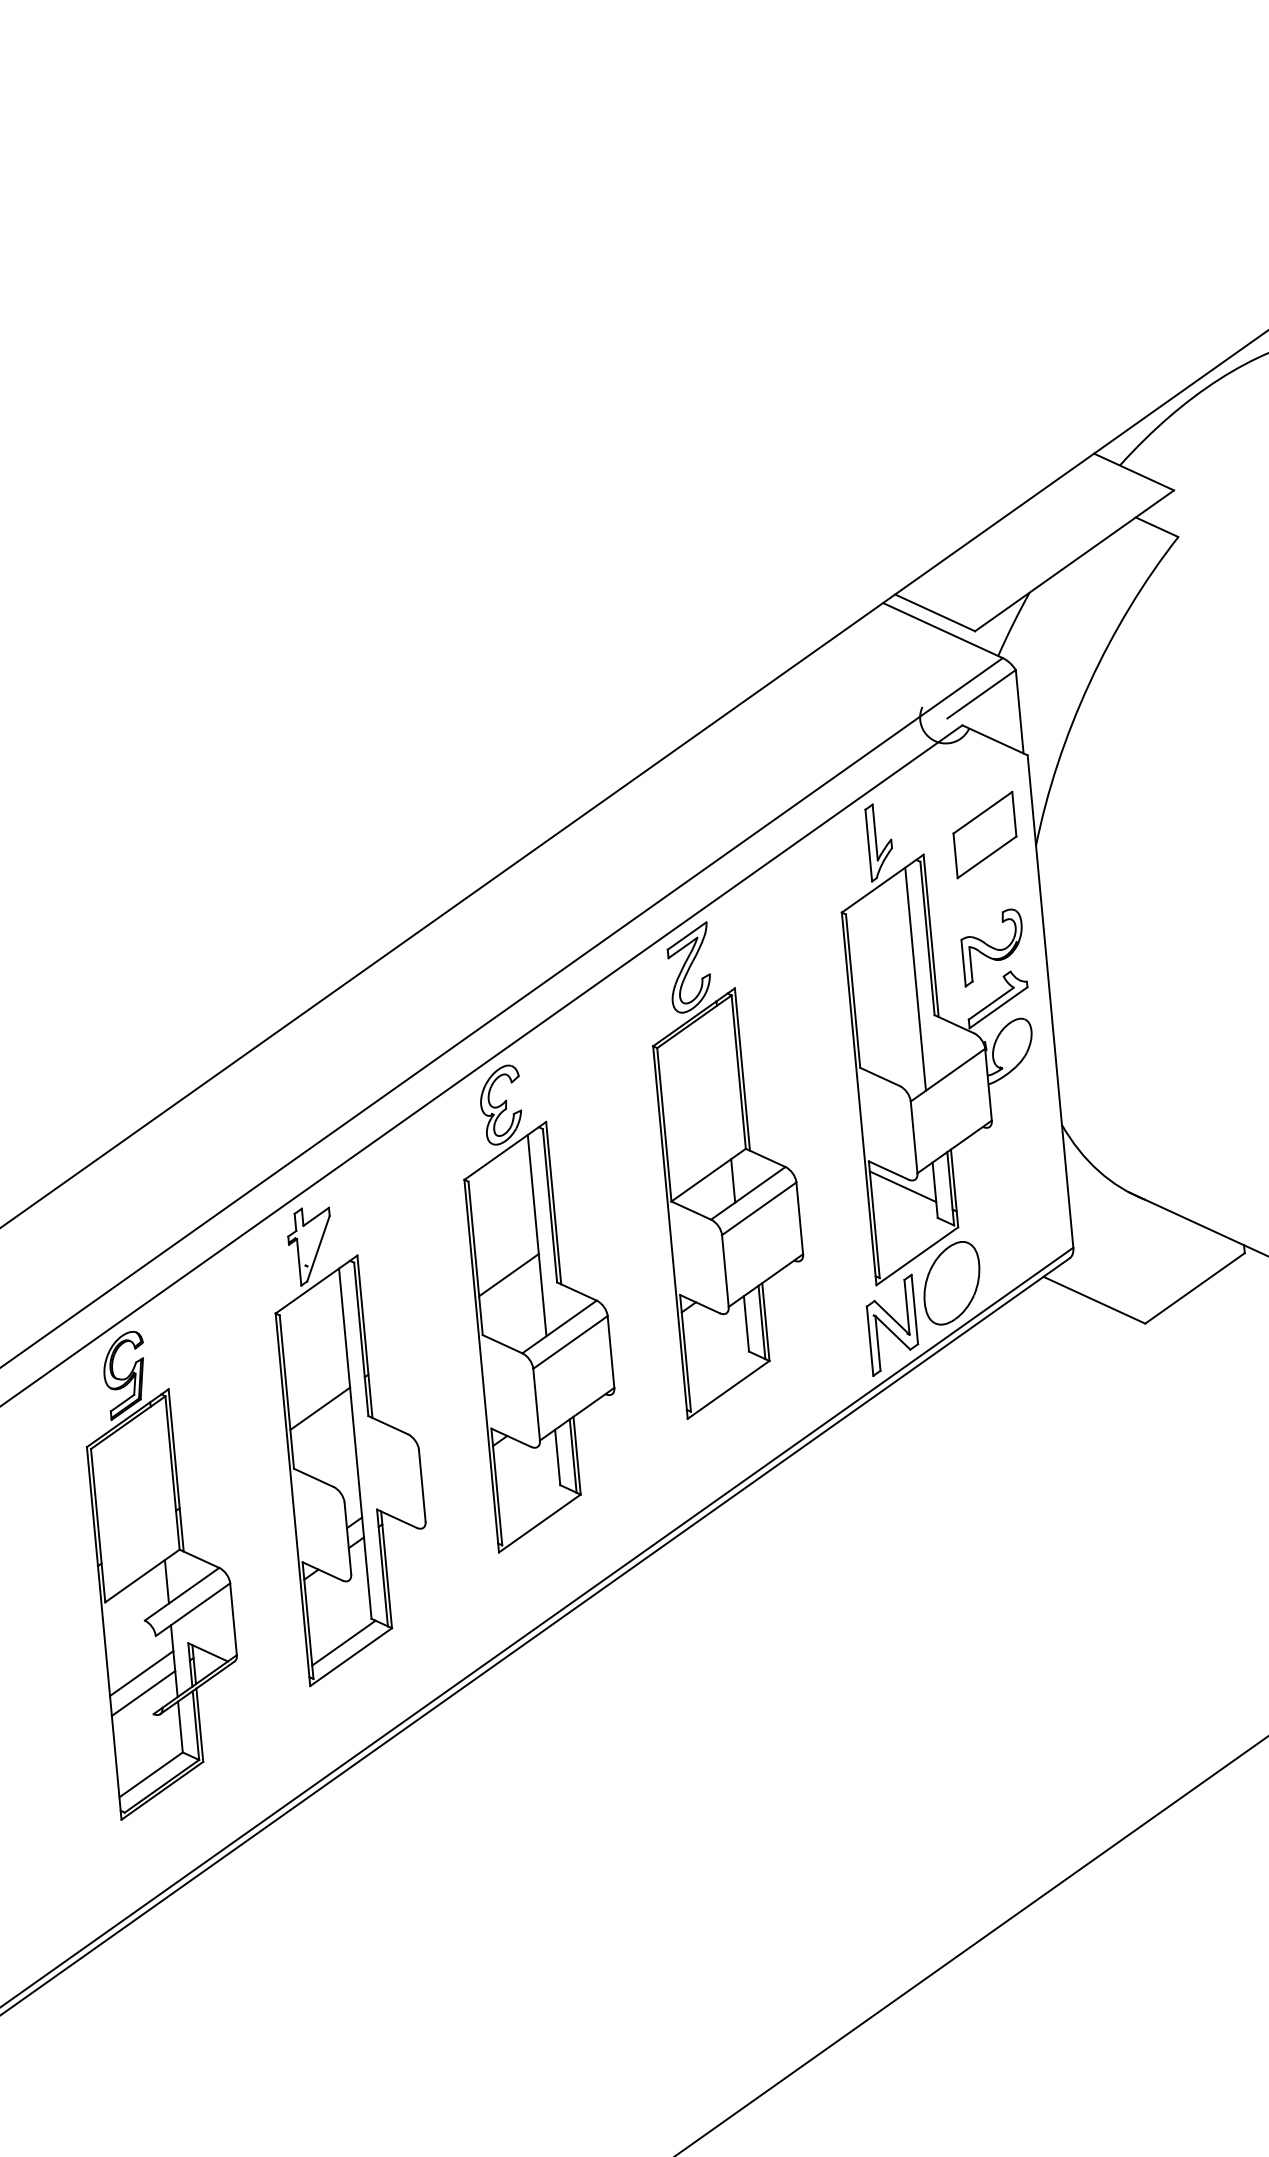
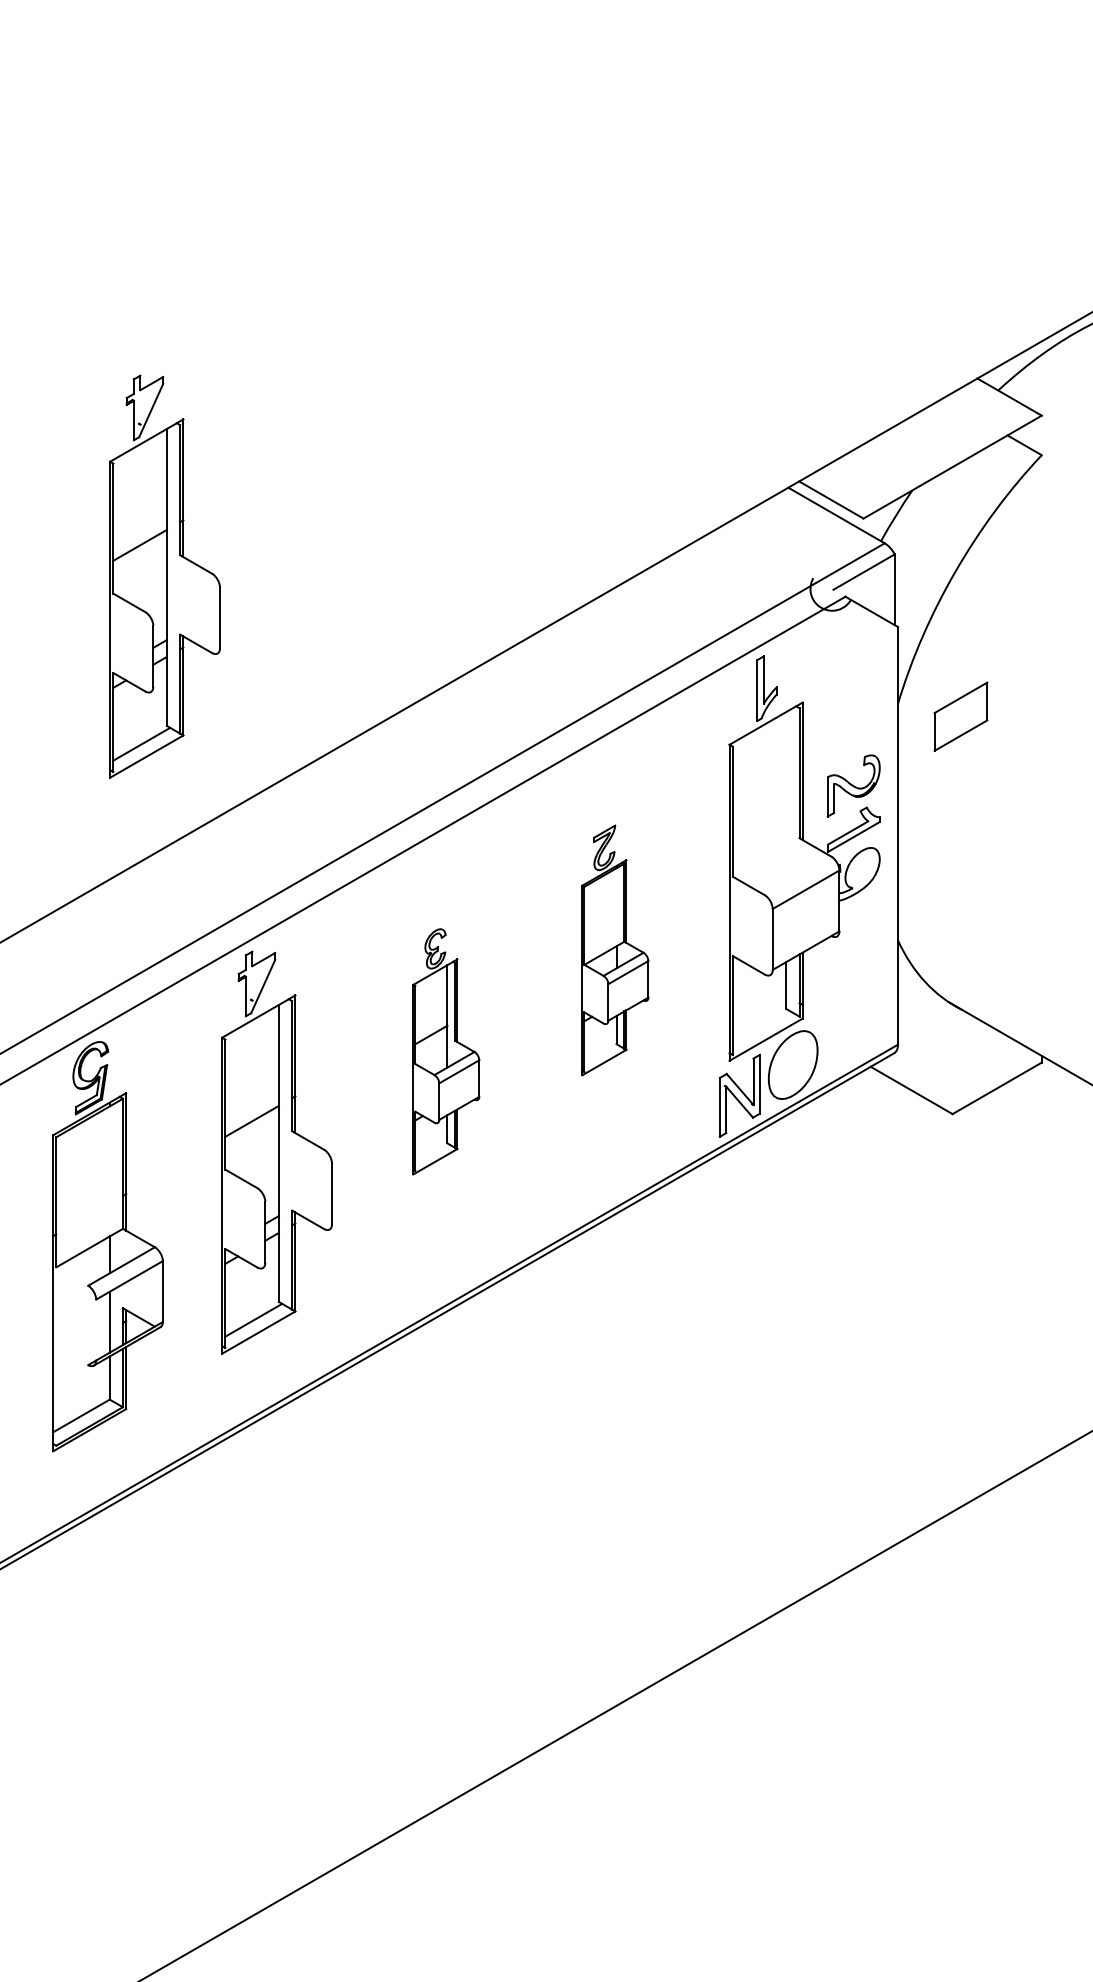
part: (157, 775) -> (164, 576), added
part: (984, 834) -> (960, 716), moved
line: (915, 979) -> (786, 806), removed
part: (729, 1167) -> (615, 950), size x0.6
line: (902, 1186) -> (759, 979), removed
part: (541, 1305) -> (446, 1051), size x0.6
line: (141, 1672) -> (81, 1329), removed
line: (143, 1692) -> (81, 1346), removed

